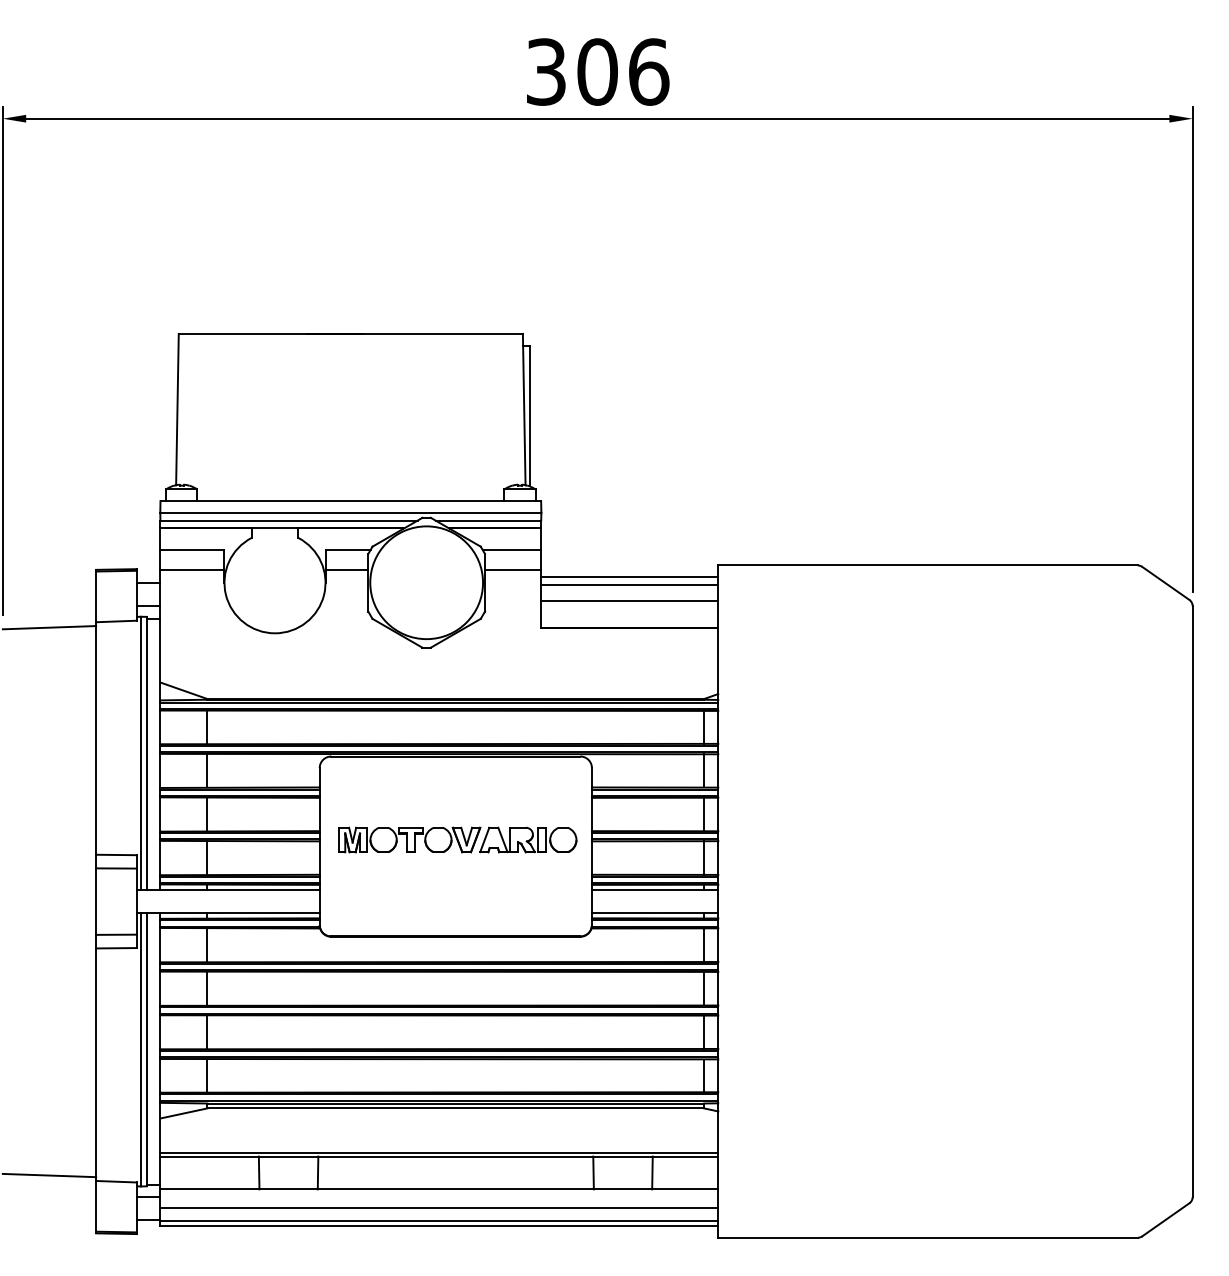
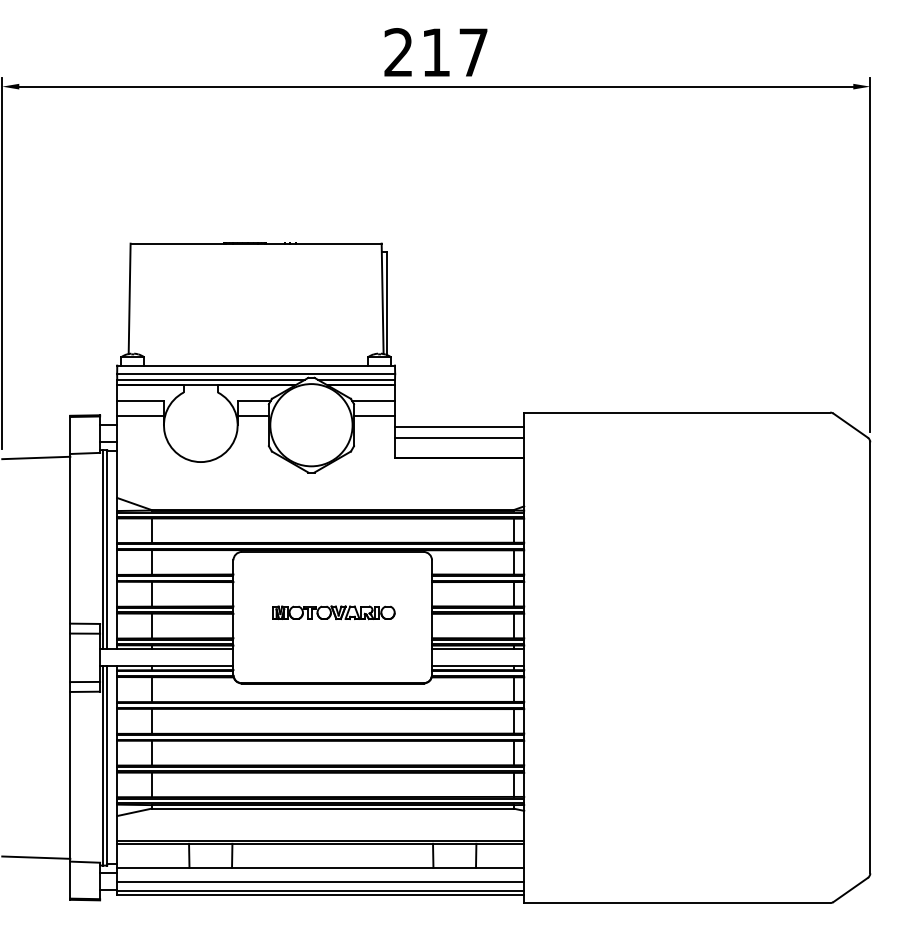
text: (598, 71) -> (436, 52), 306 -> 217
line: (629, 577) -> (459, 421), removed
part: (456, 839) -> (333, 612), size x0.7

